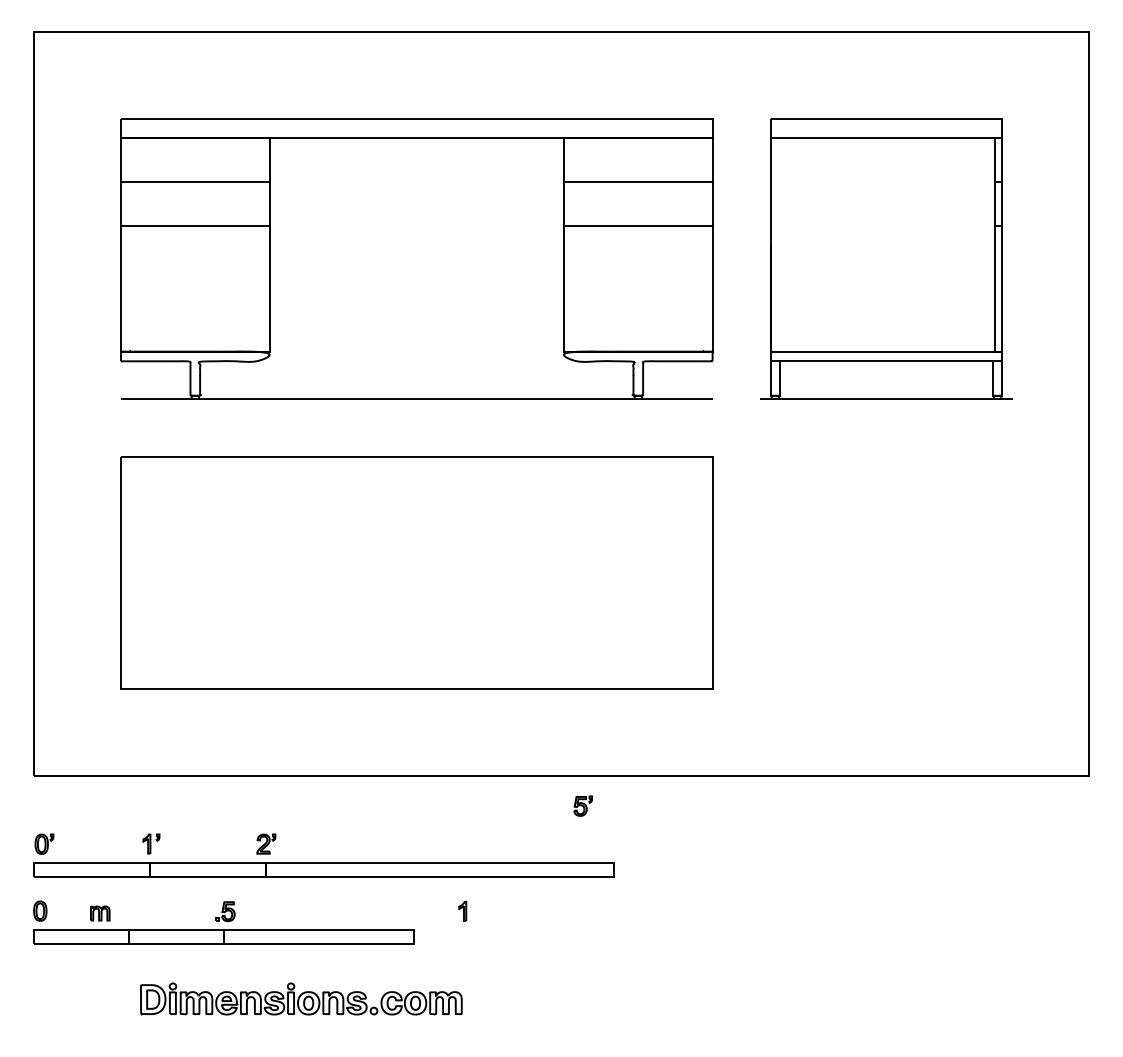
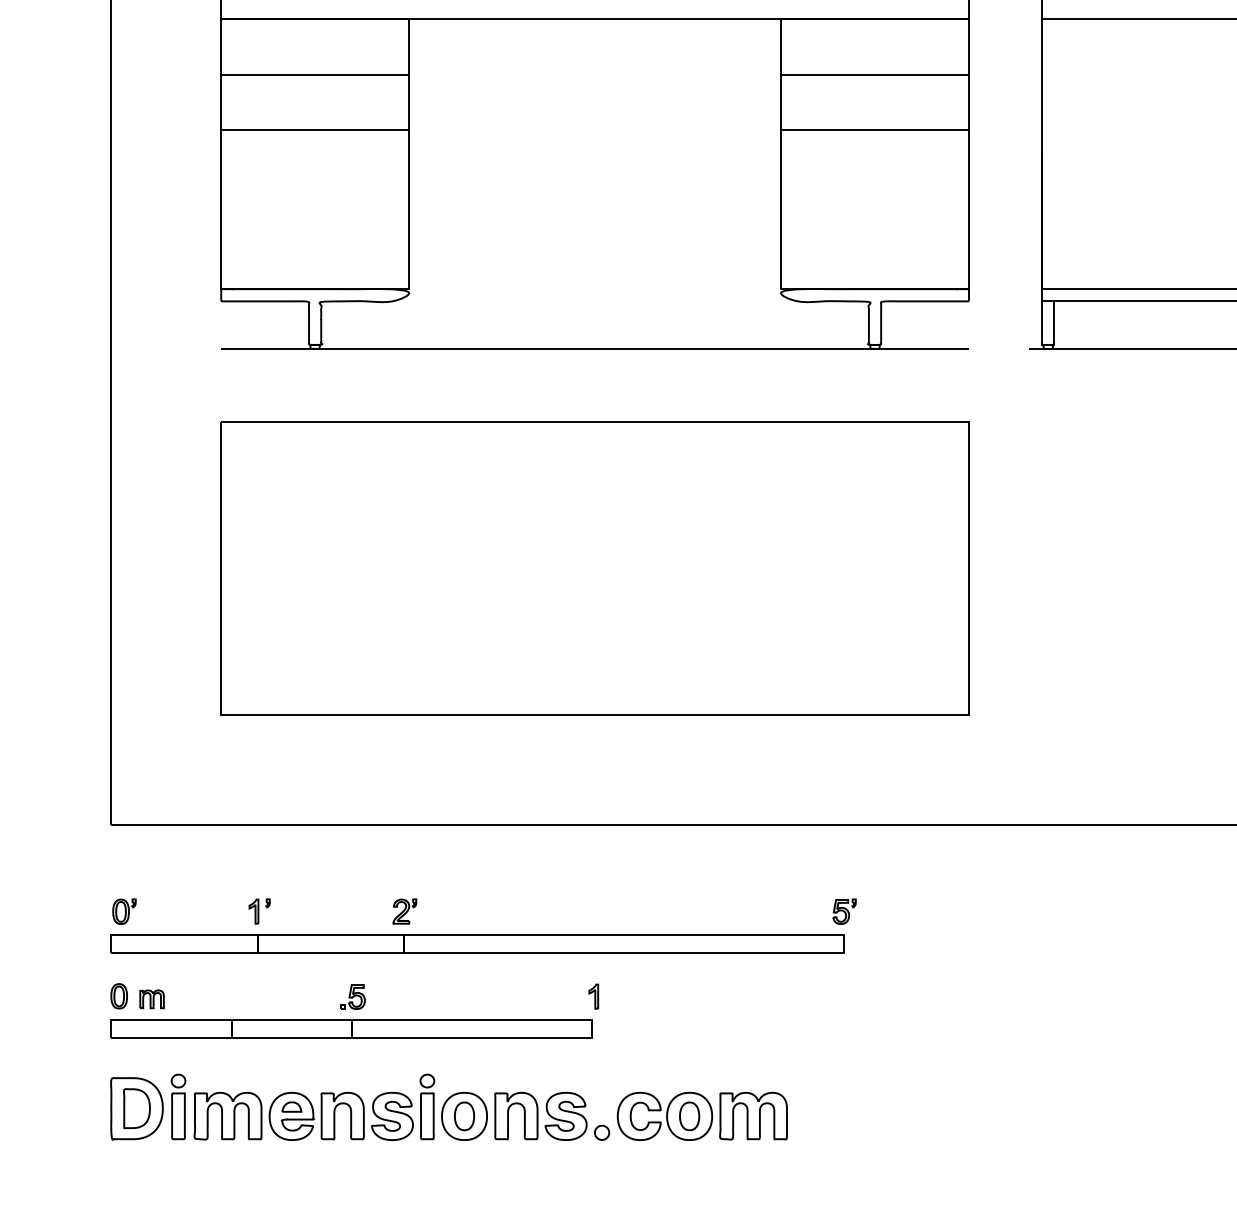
part: (582, 805) -> (843, 910), moved
part: (462, 911) -> (593, 996), moved
part: (100, 913) -> (152, 999), moved
part: (301, 998) -> (449, 1106), size x1.67

